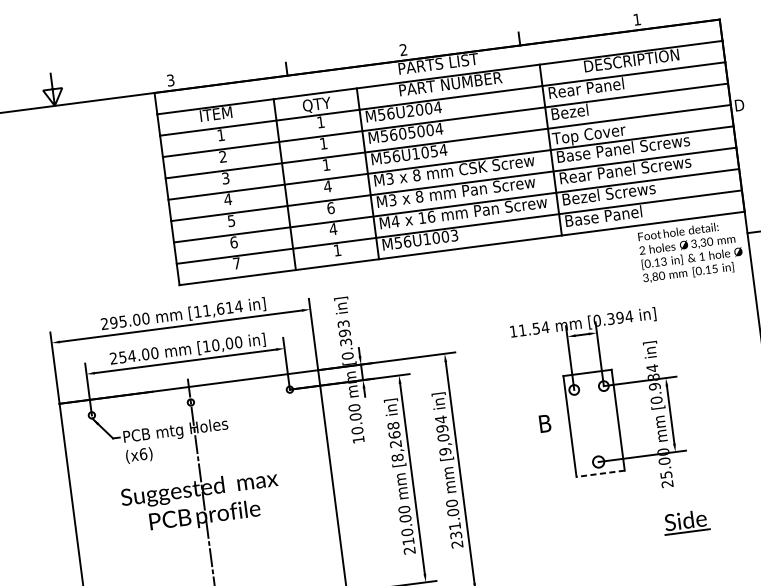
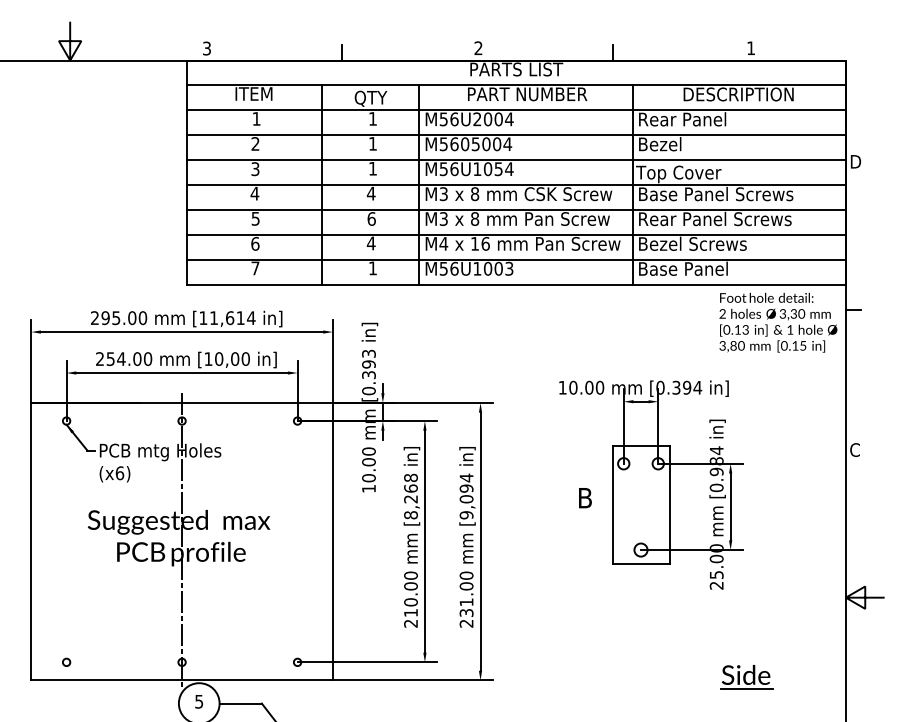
text: (533, 328) -> (586, 387), 11.54 -> 10.00
line: (600, 473) -> (641, 563), dashed -> solid
part: (686, 522) -> (746, 677), moved

